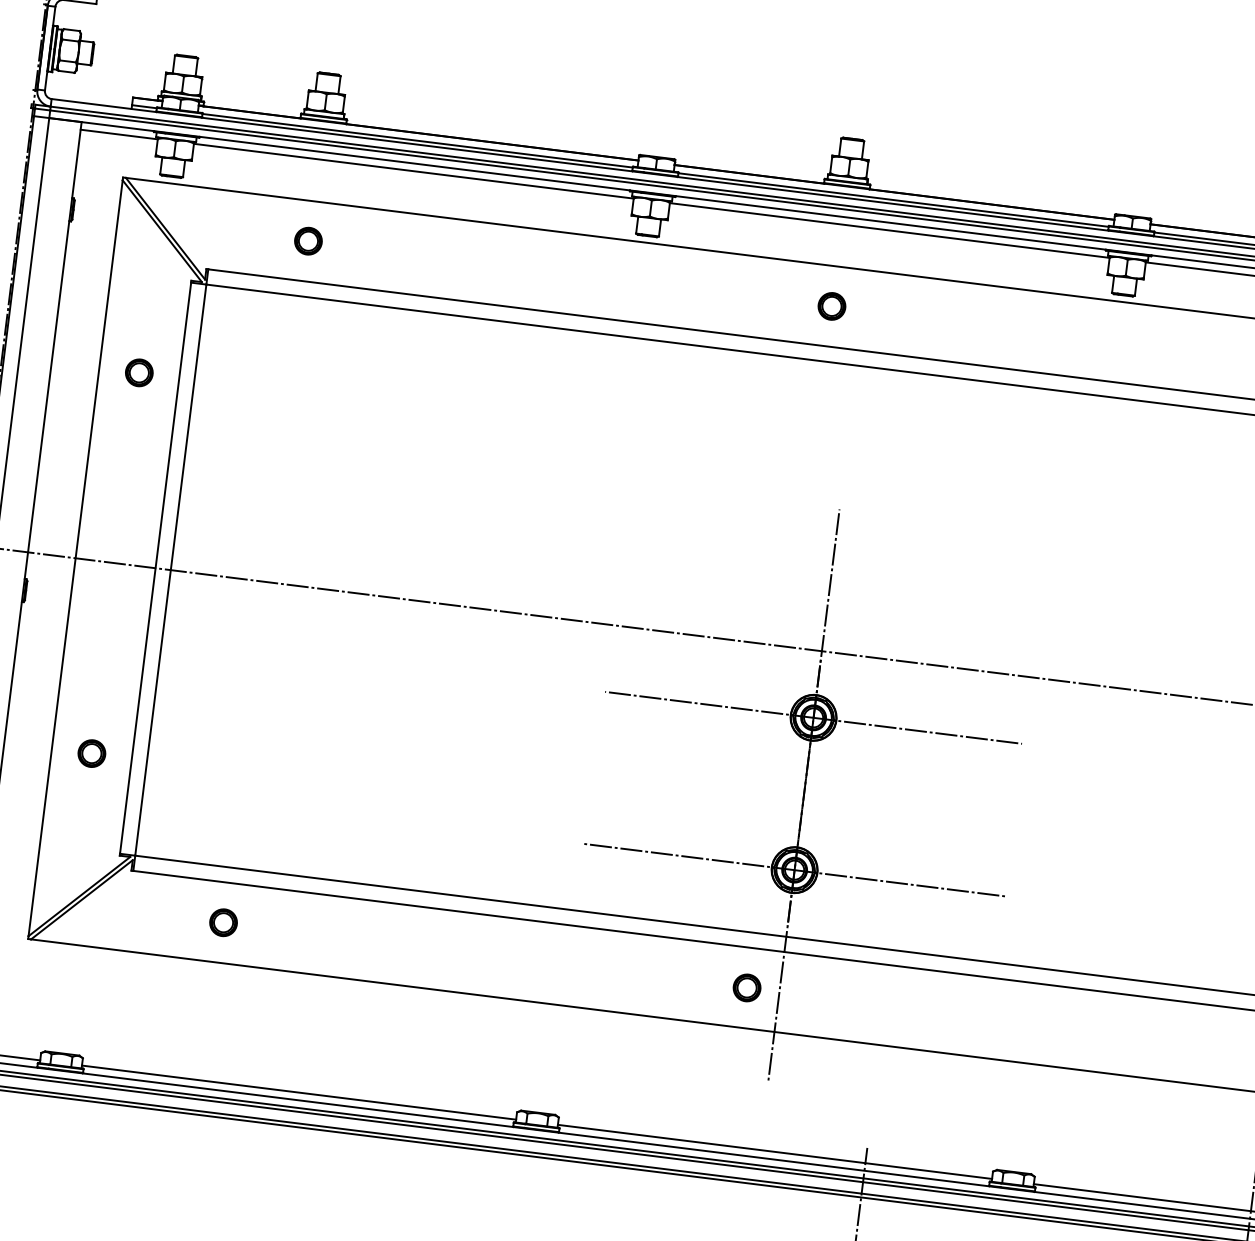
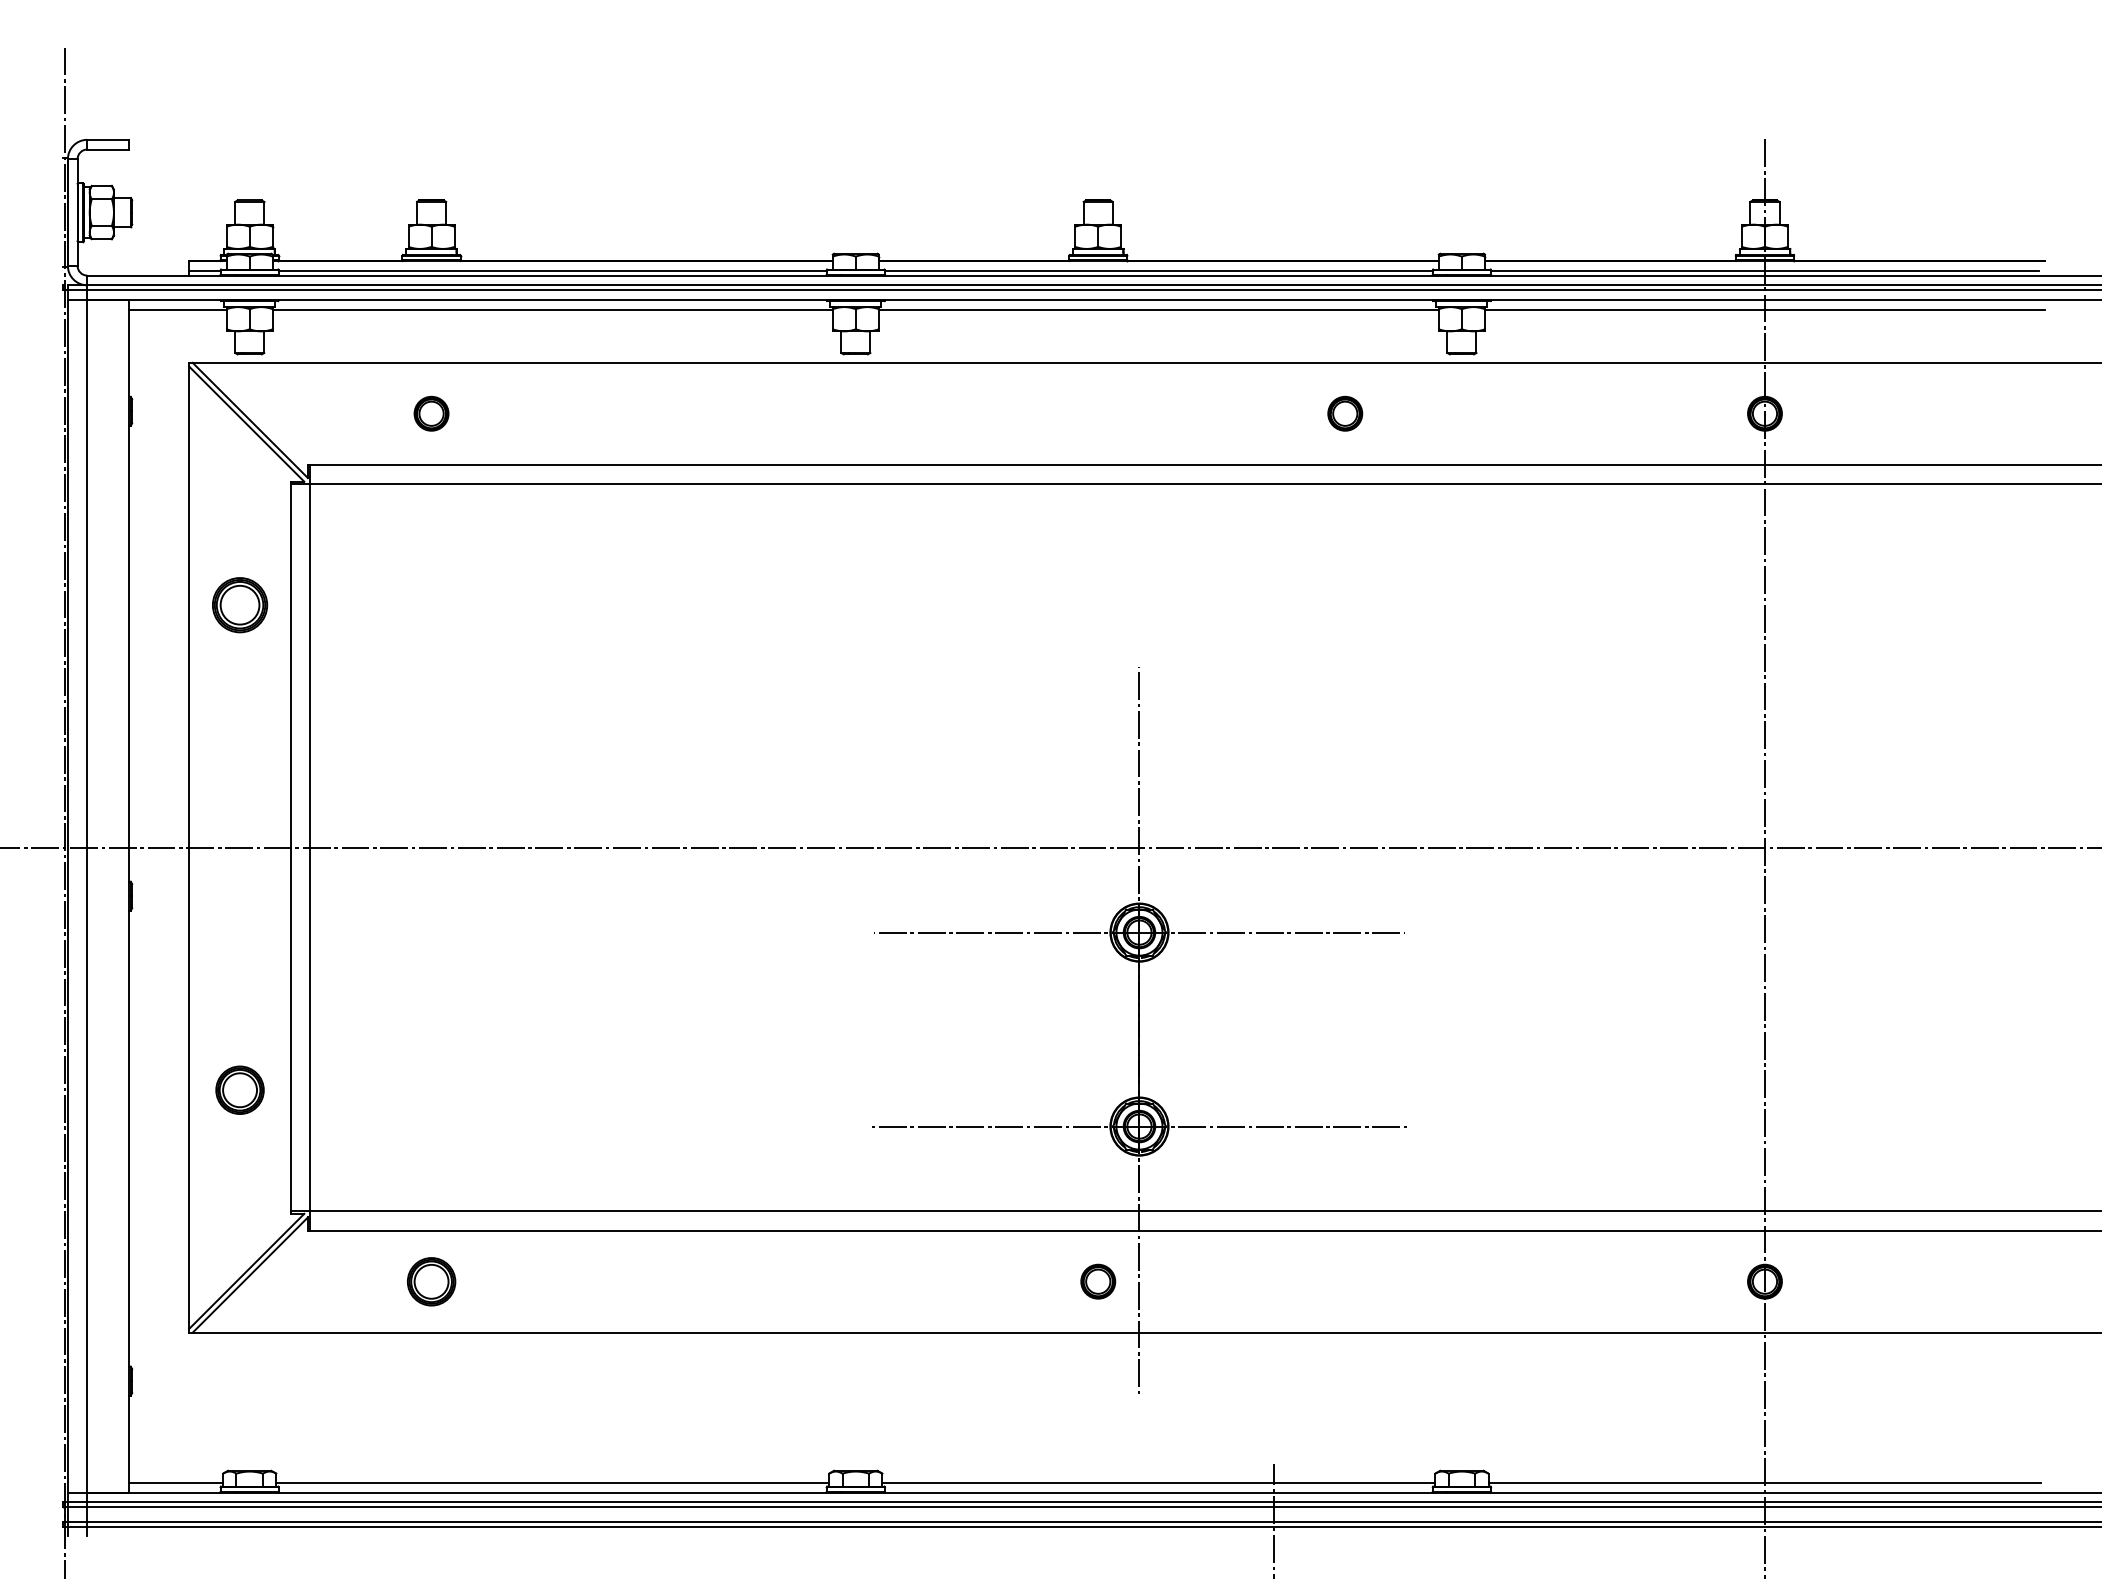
part: (832, 306) -> (1345, 413), moved
part: (138, 372) -> (239, 605), size x1.6
part: (91, 753) -> (239, 1089), size x1.4
part: (223, 922) -> (431, 1281), size x1.4

